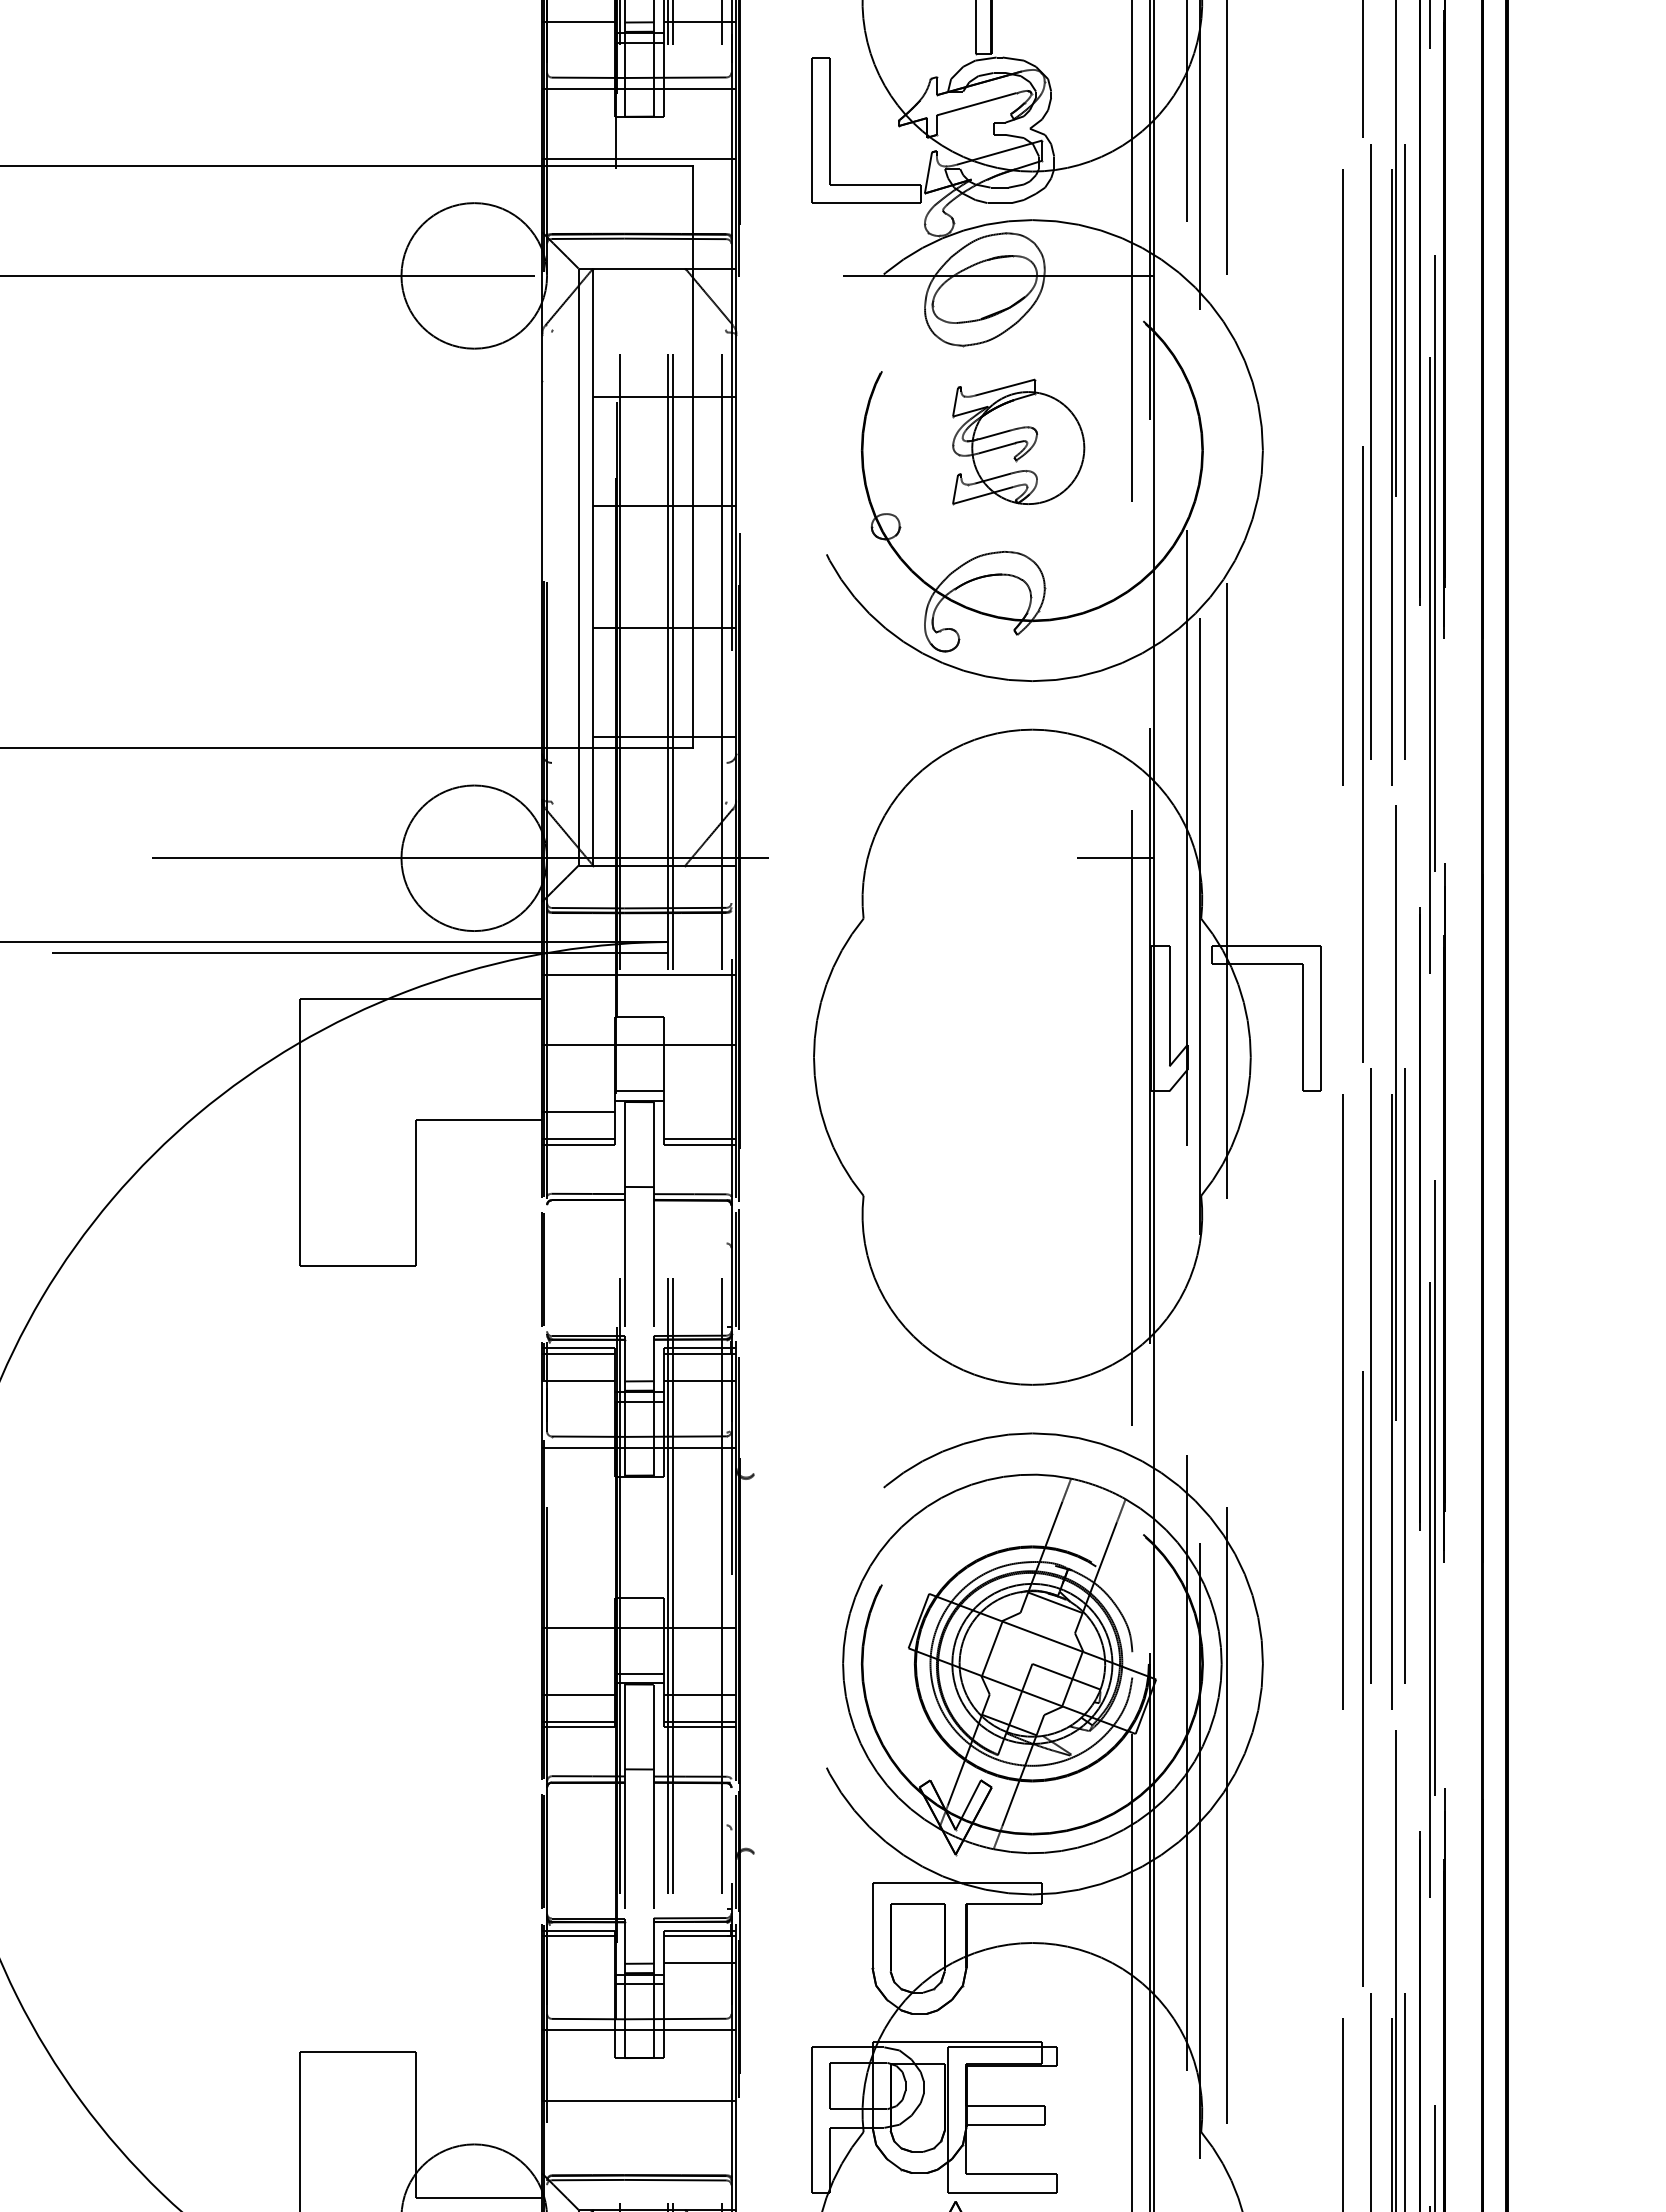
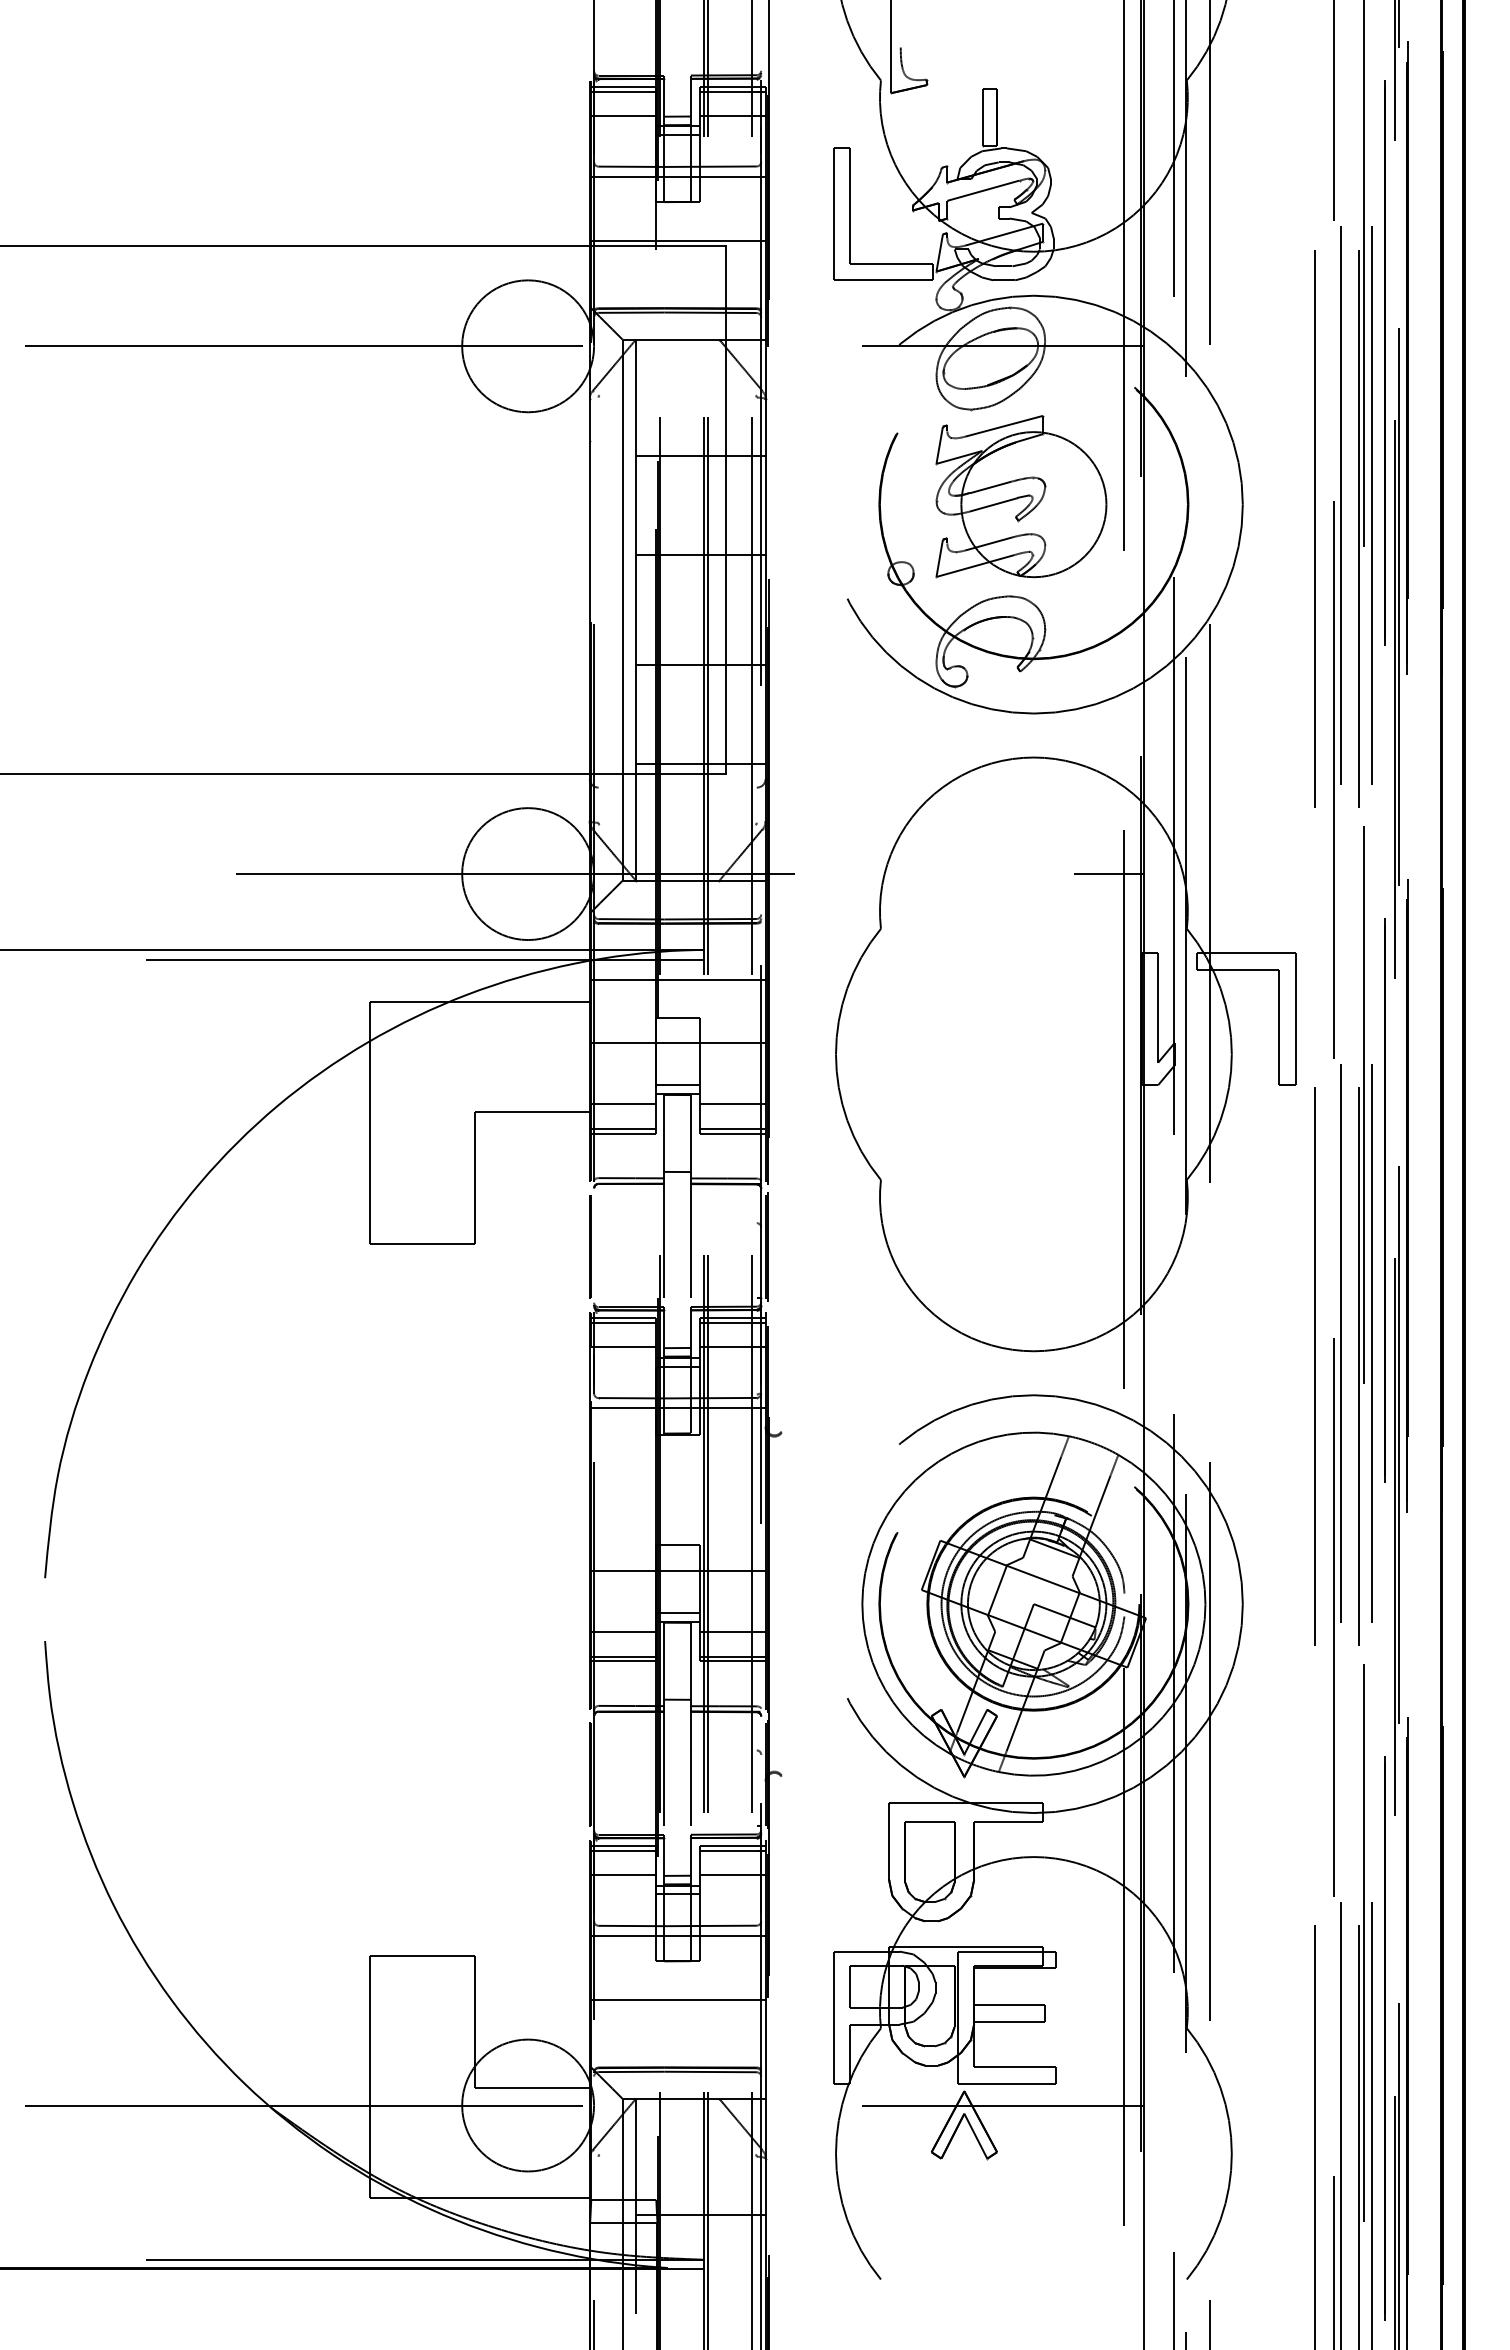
part: (1018, 441) -> (1021, 496), size x1.43
line: (699, 1112) -> (732, 1104), added
line: (578, 1963) -> (622, 1875), added

